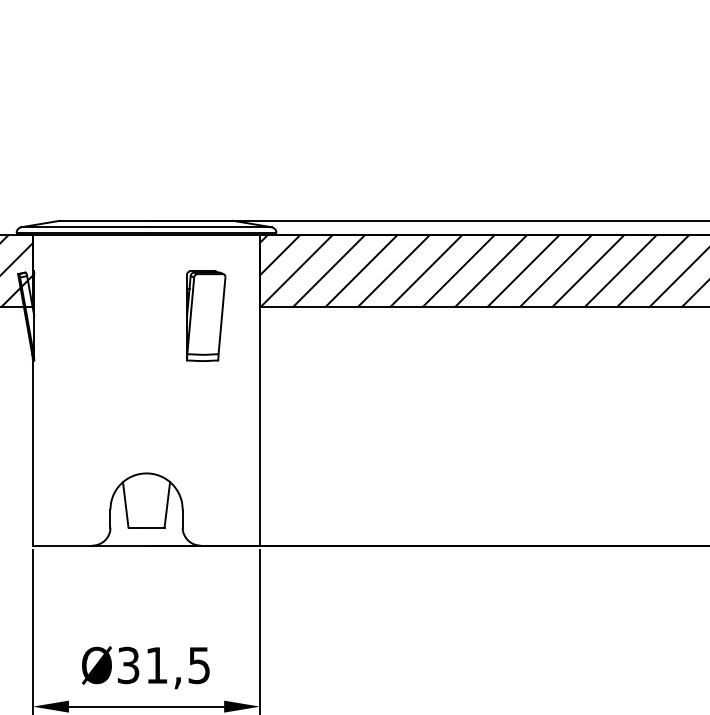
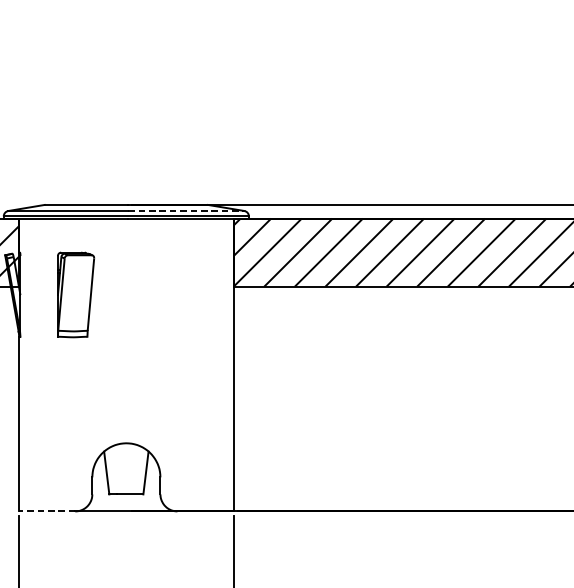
line: (210, 227) -> (186, 211), solid -> dashed
part: (206, 315) -> (76, 294), moved
line: (62, 545) -> (47, 511), solid -> dashed

